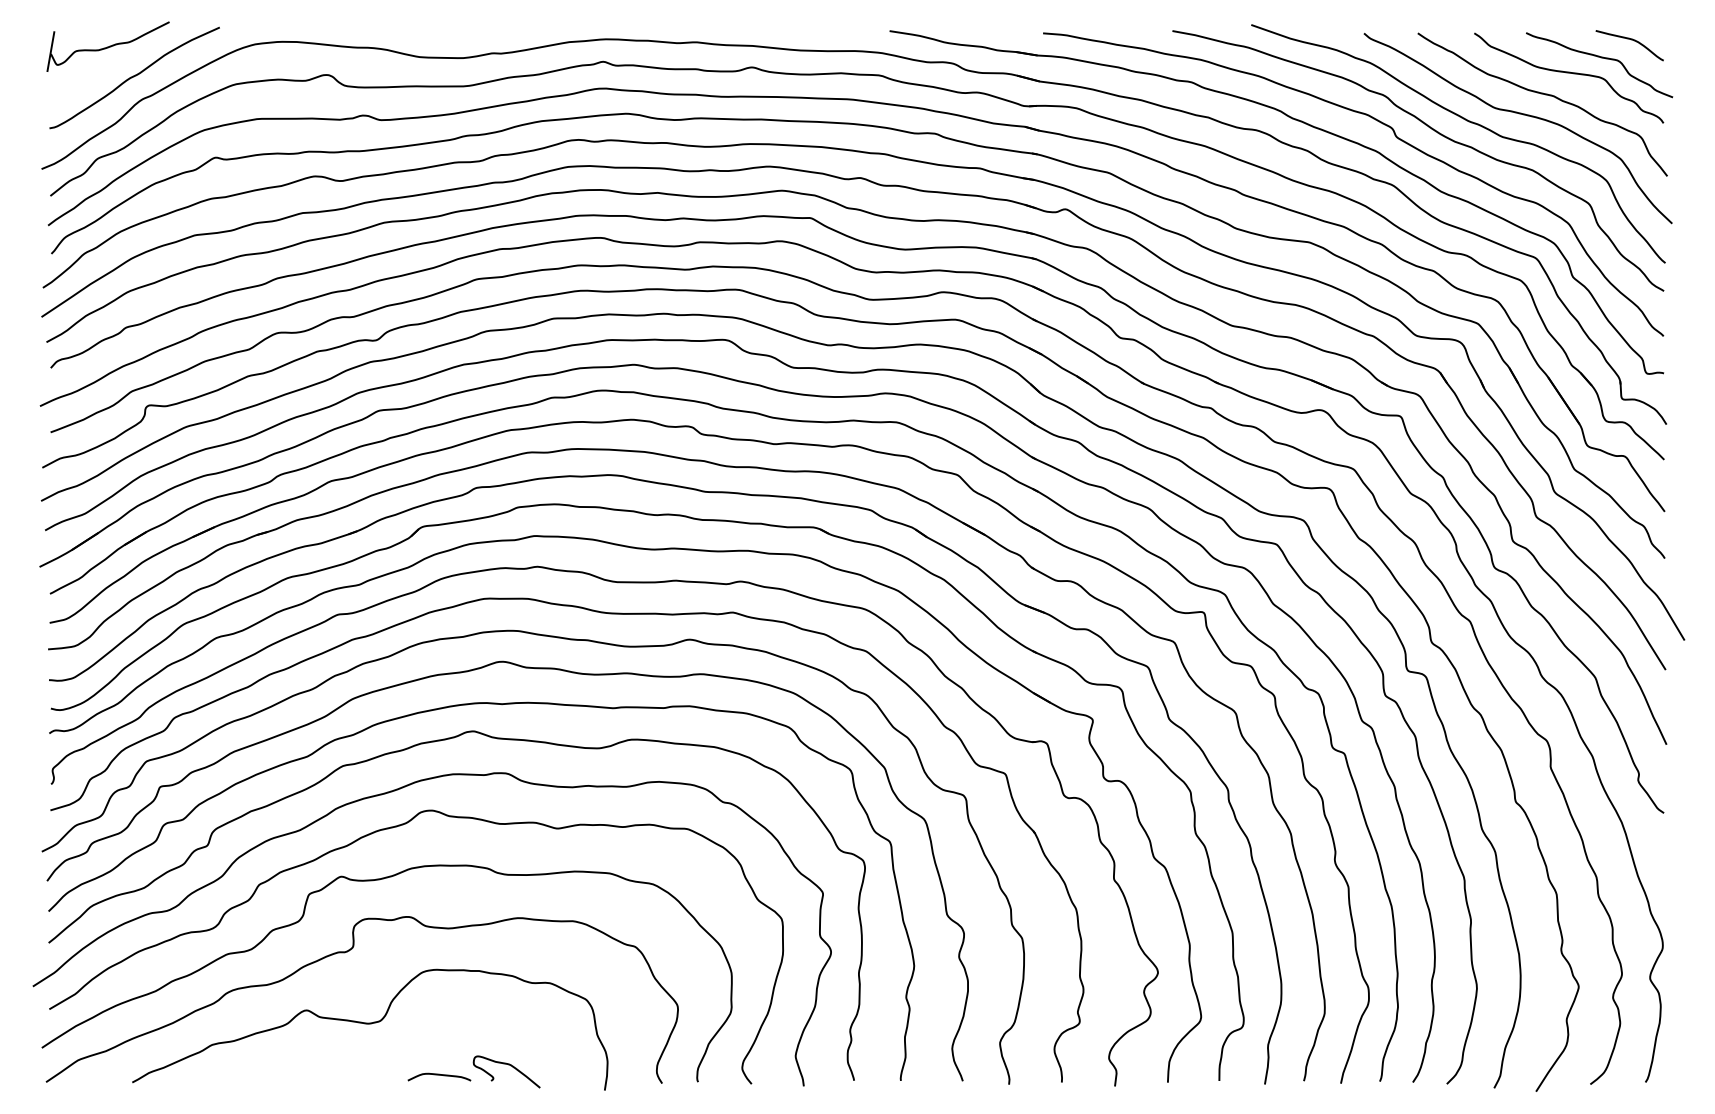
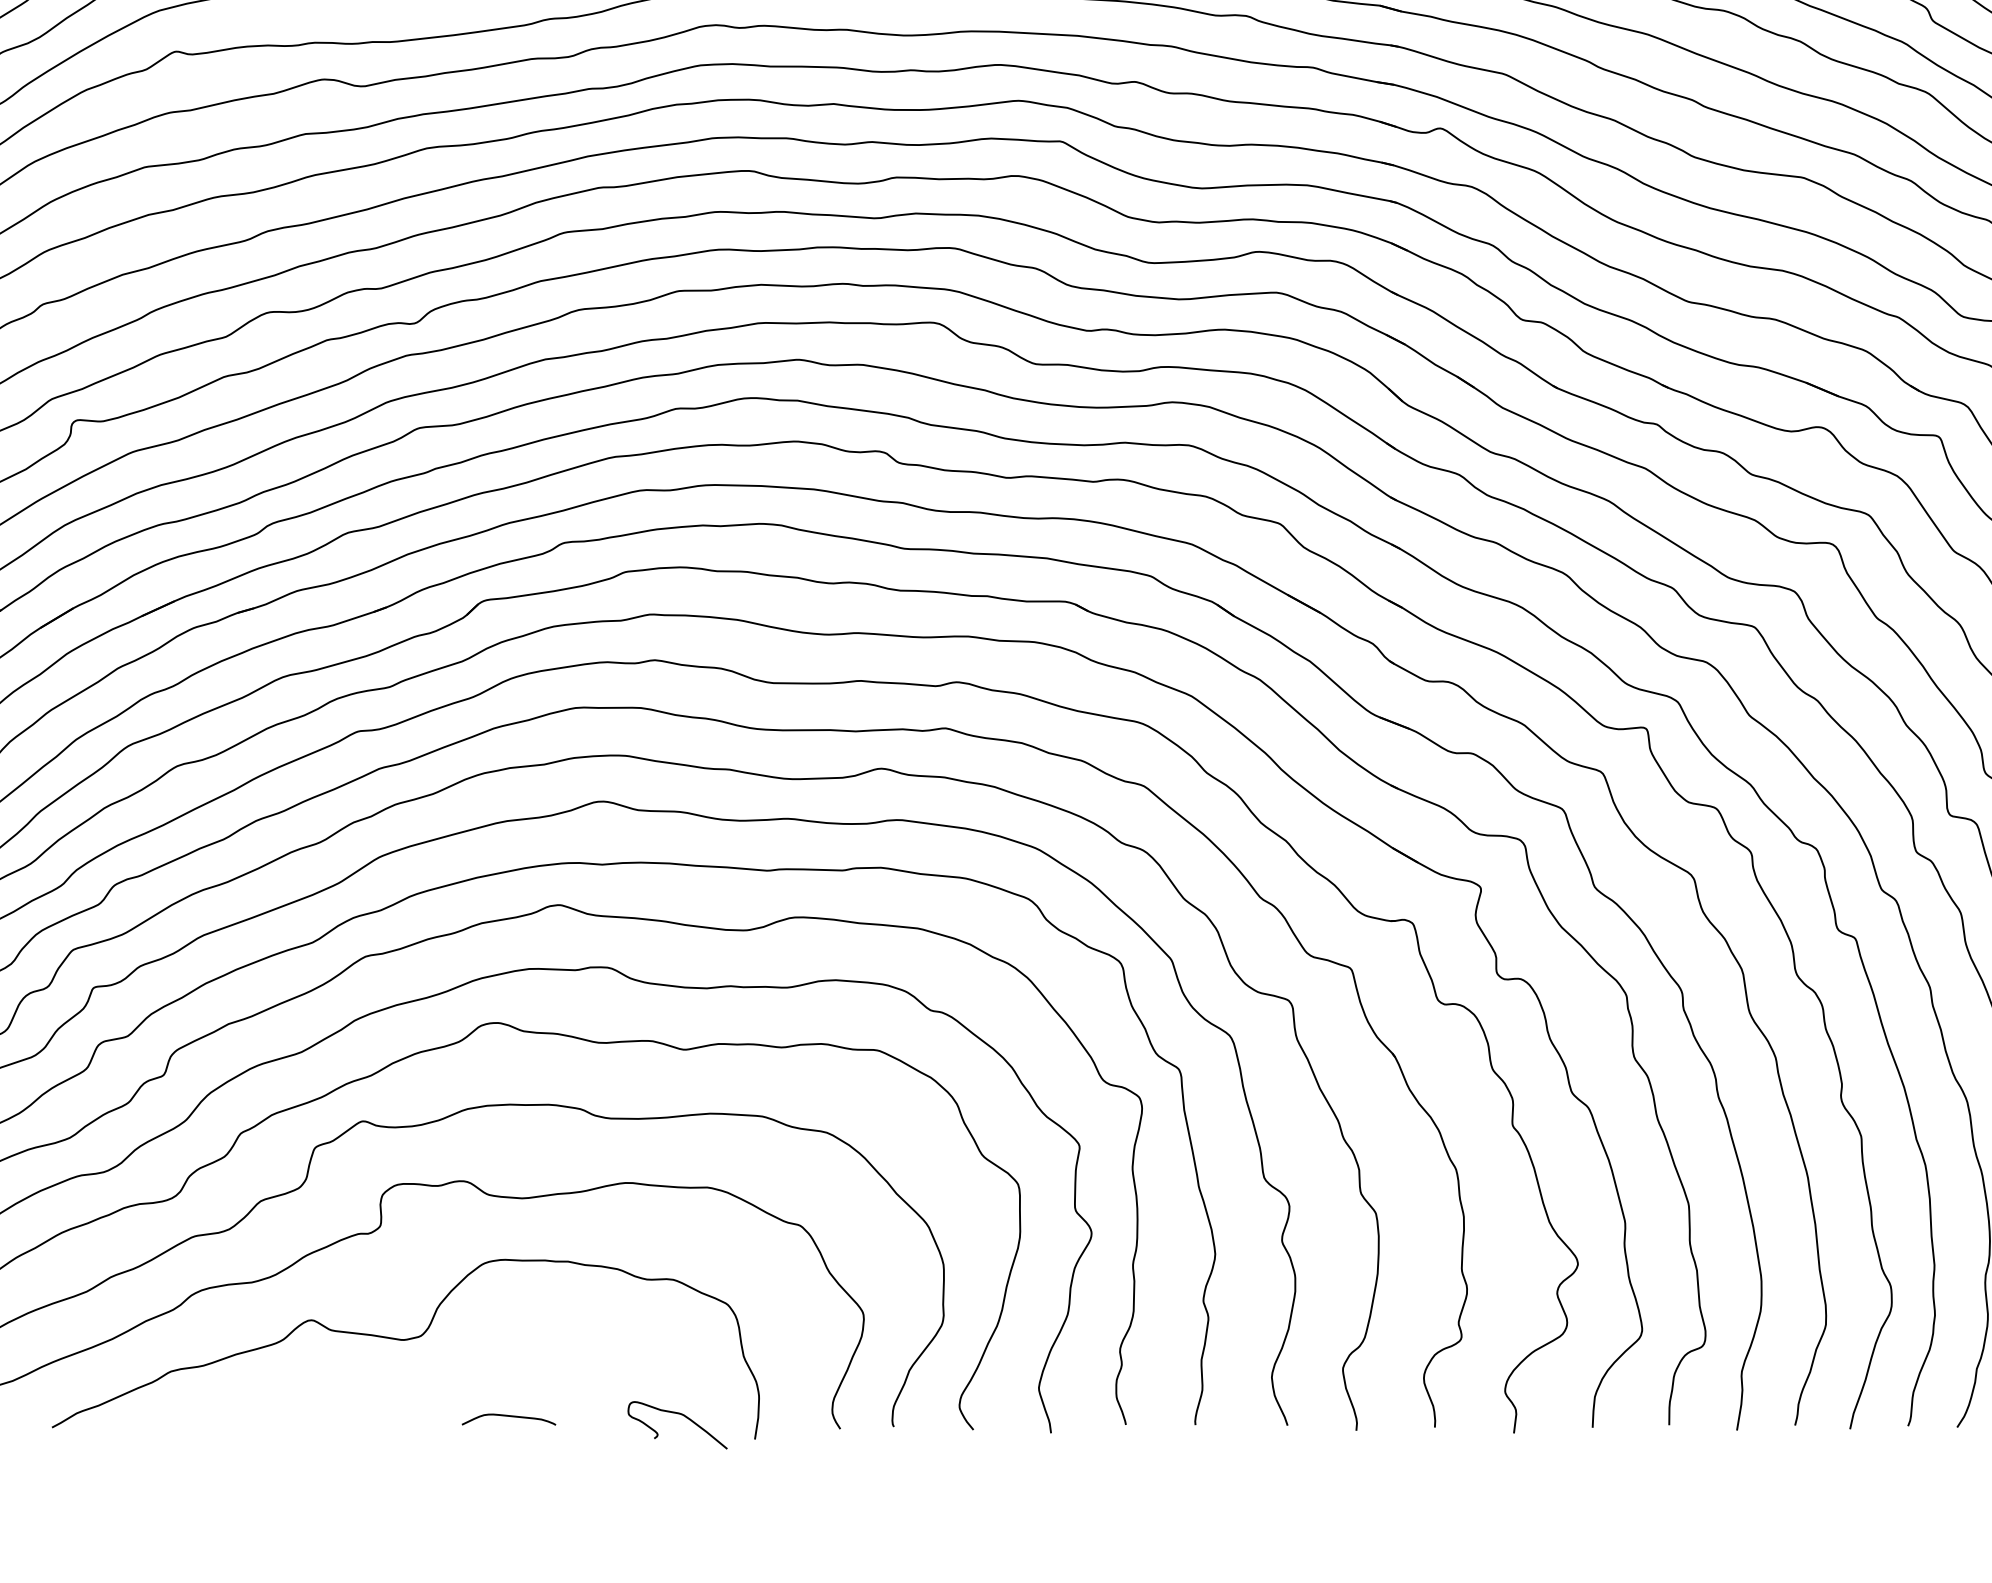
curve: (508, 1065) -> (680, 1415), moved

